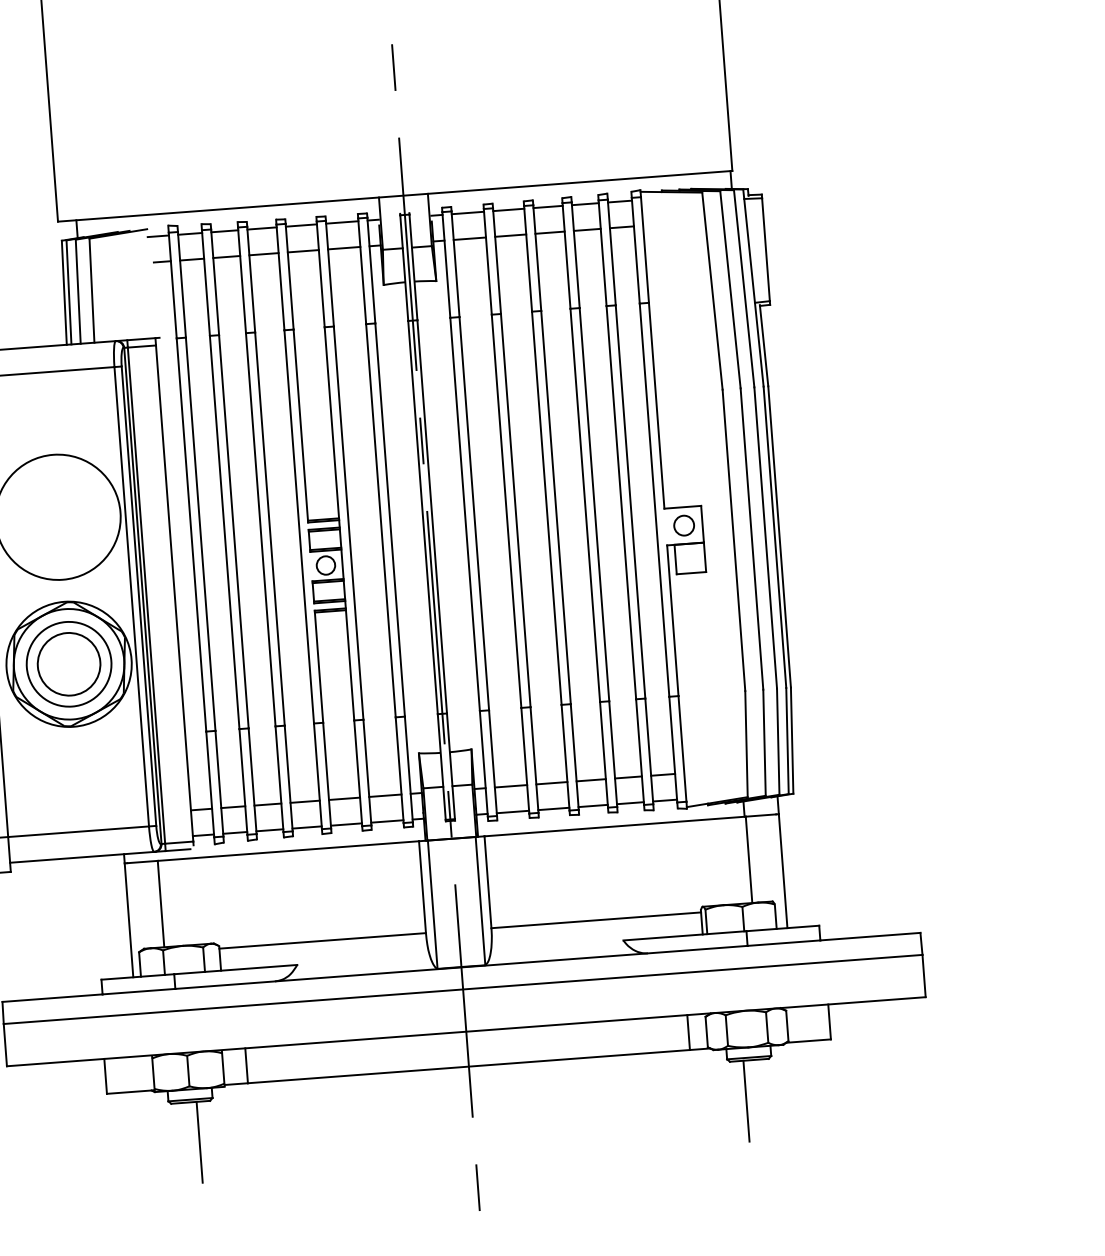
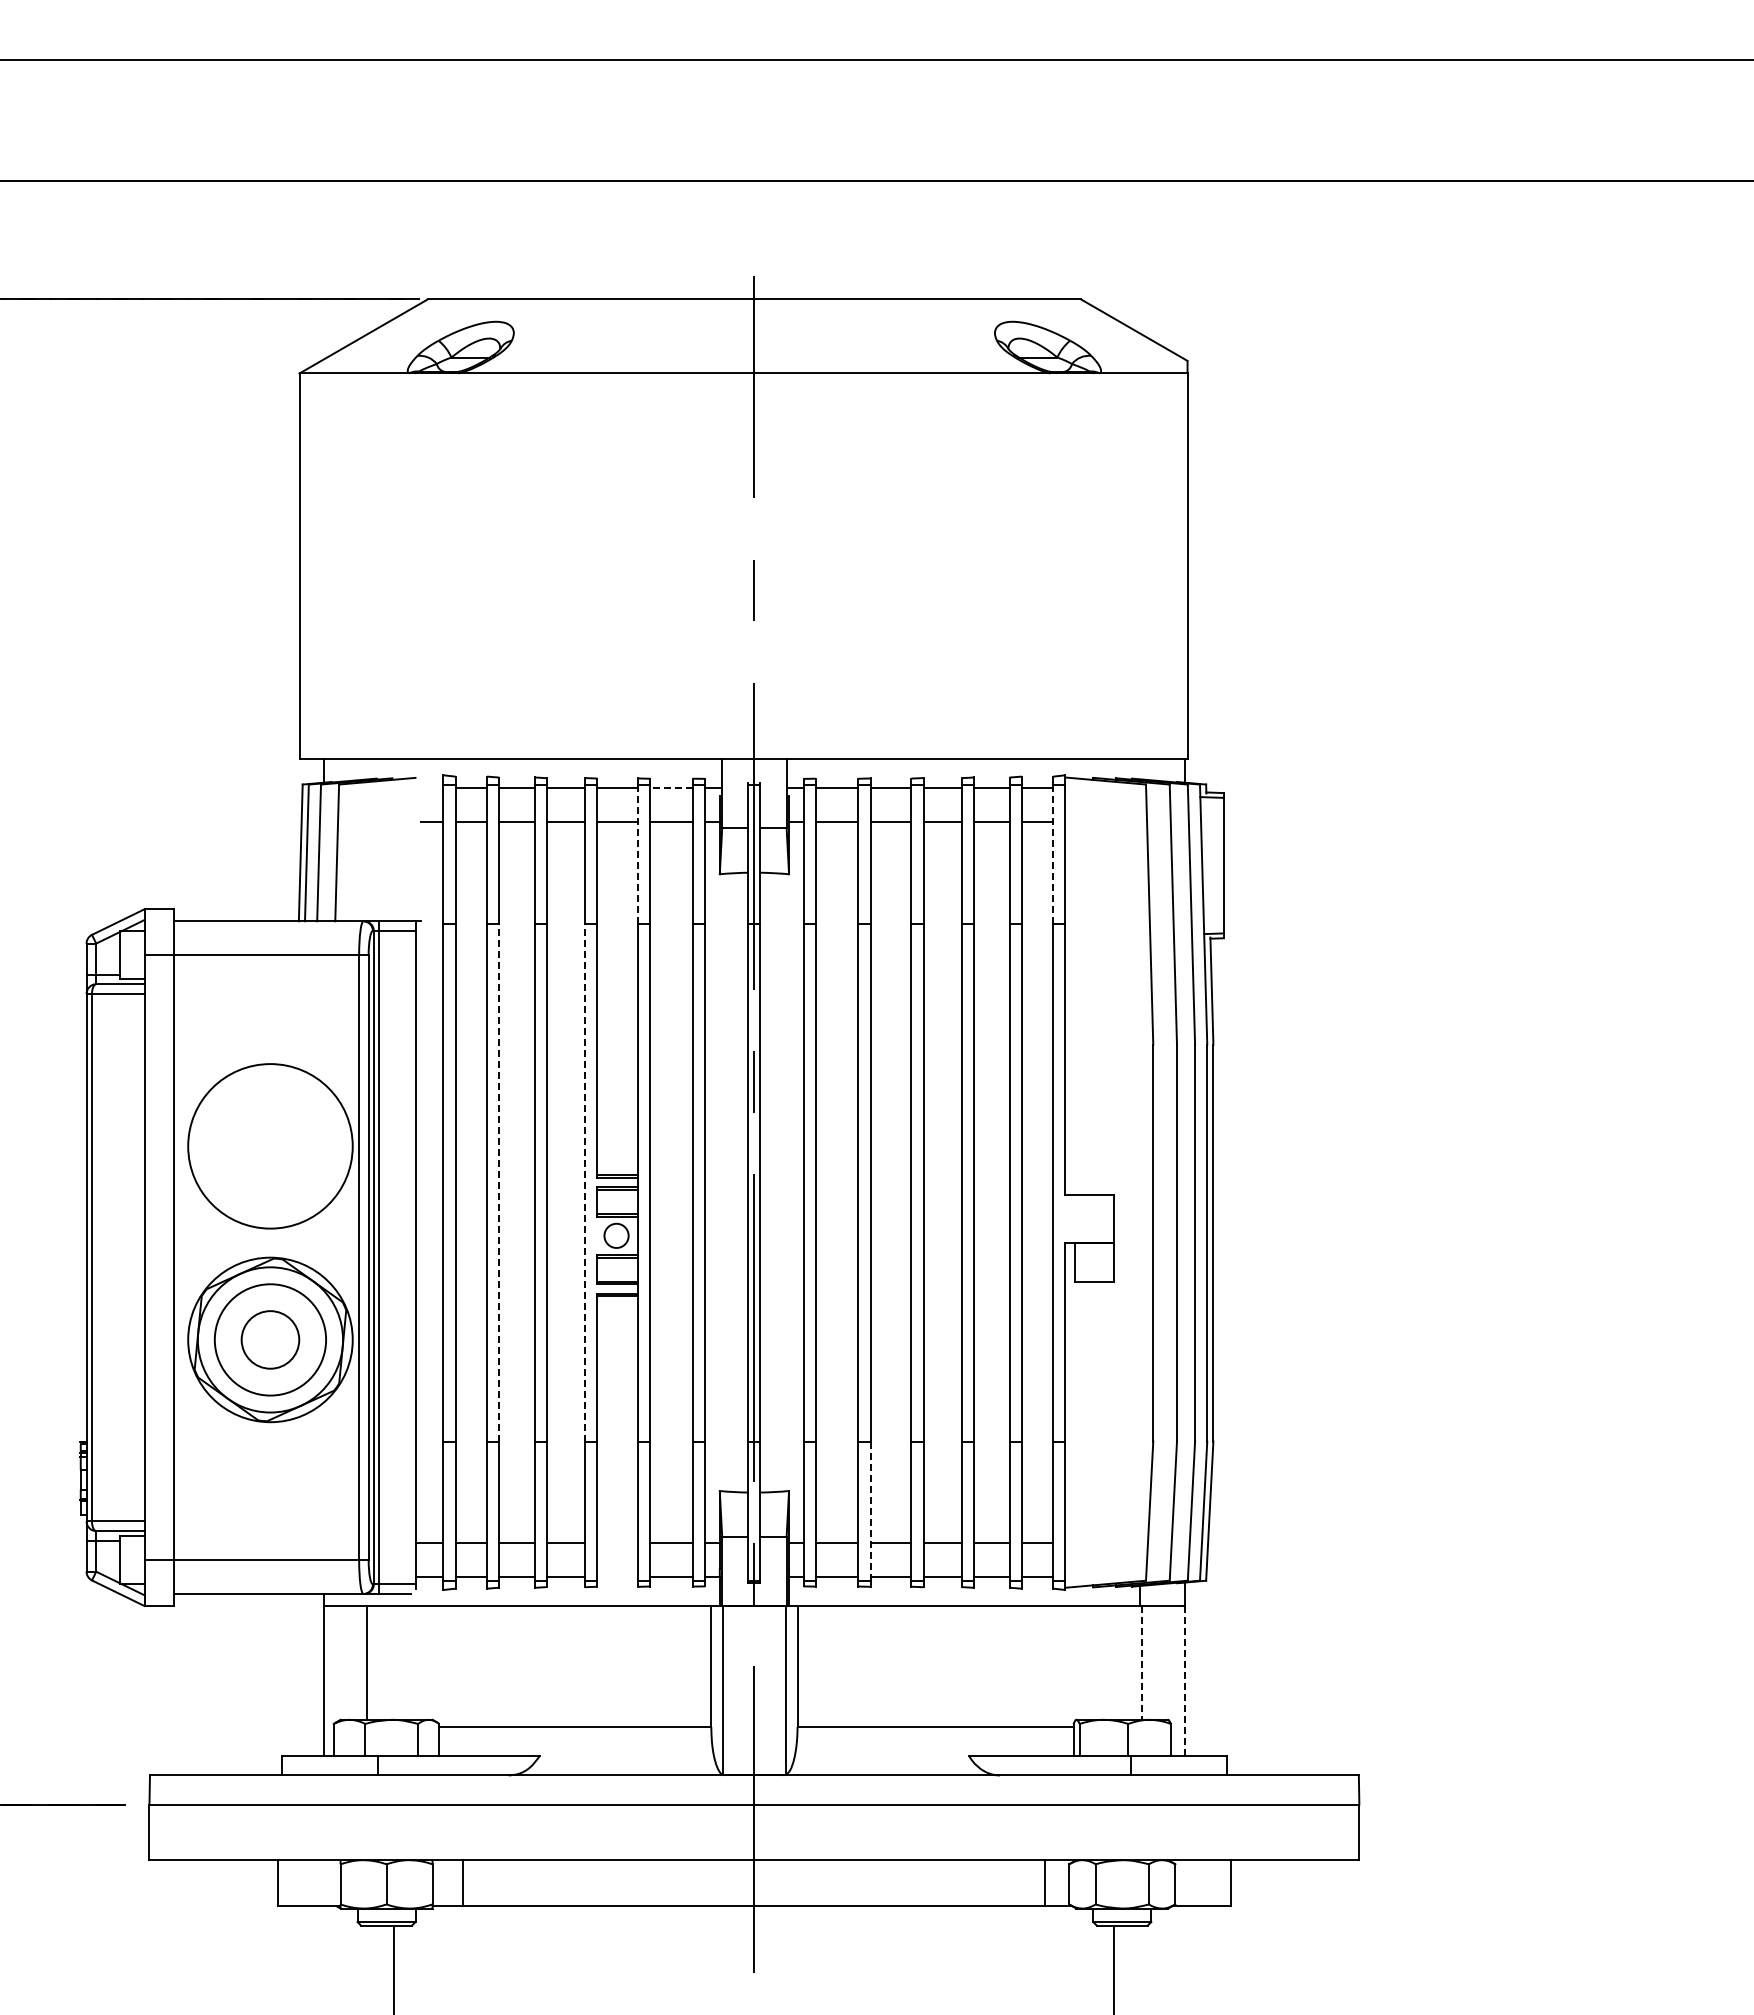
line: (342, 222) -> (671, 788), solid -> dashed
line: (158, 236) -> (429, 788), removed
line: (635, 250) -> (1053, 854), solid -> dashed
line: (320, 274) -> (638, 854), solid -> dashed
circle: (684, 525) -> (1089, 1218), removed
line: (299, 526) -> (585, 1182), solid -> dashed
line: (234, 531) -> (499, 1182), solid -> dashed
circle: (69, 663) -> (270, 1339), size x0.7
line: (534, 760) -> (870, 1511), solid -> dashed
line: (344, 799) -> (617, 1543), removed
line: (346, 824) -> (617, 1577), removed
line: (748, 859) -> (1141, 1662), solid -> dashed
line: (783, 870) -> (1185, 1680), solid -> dashed

